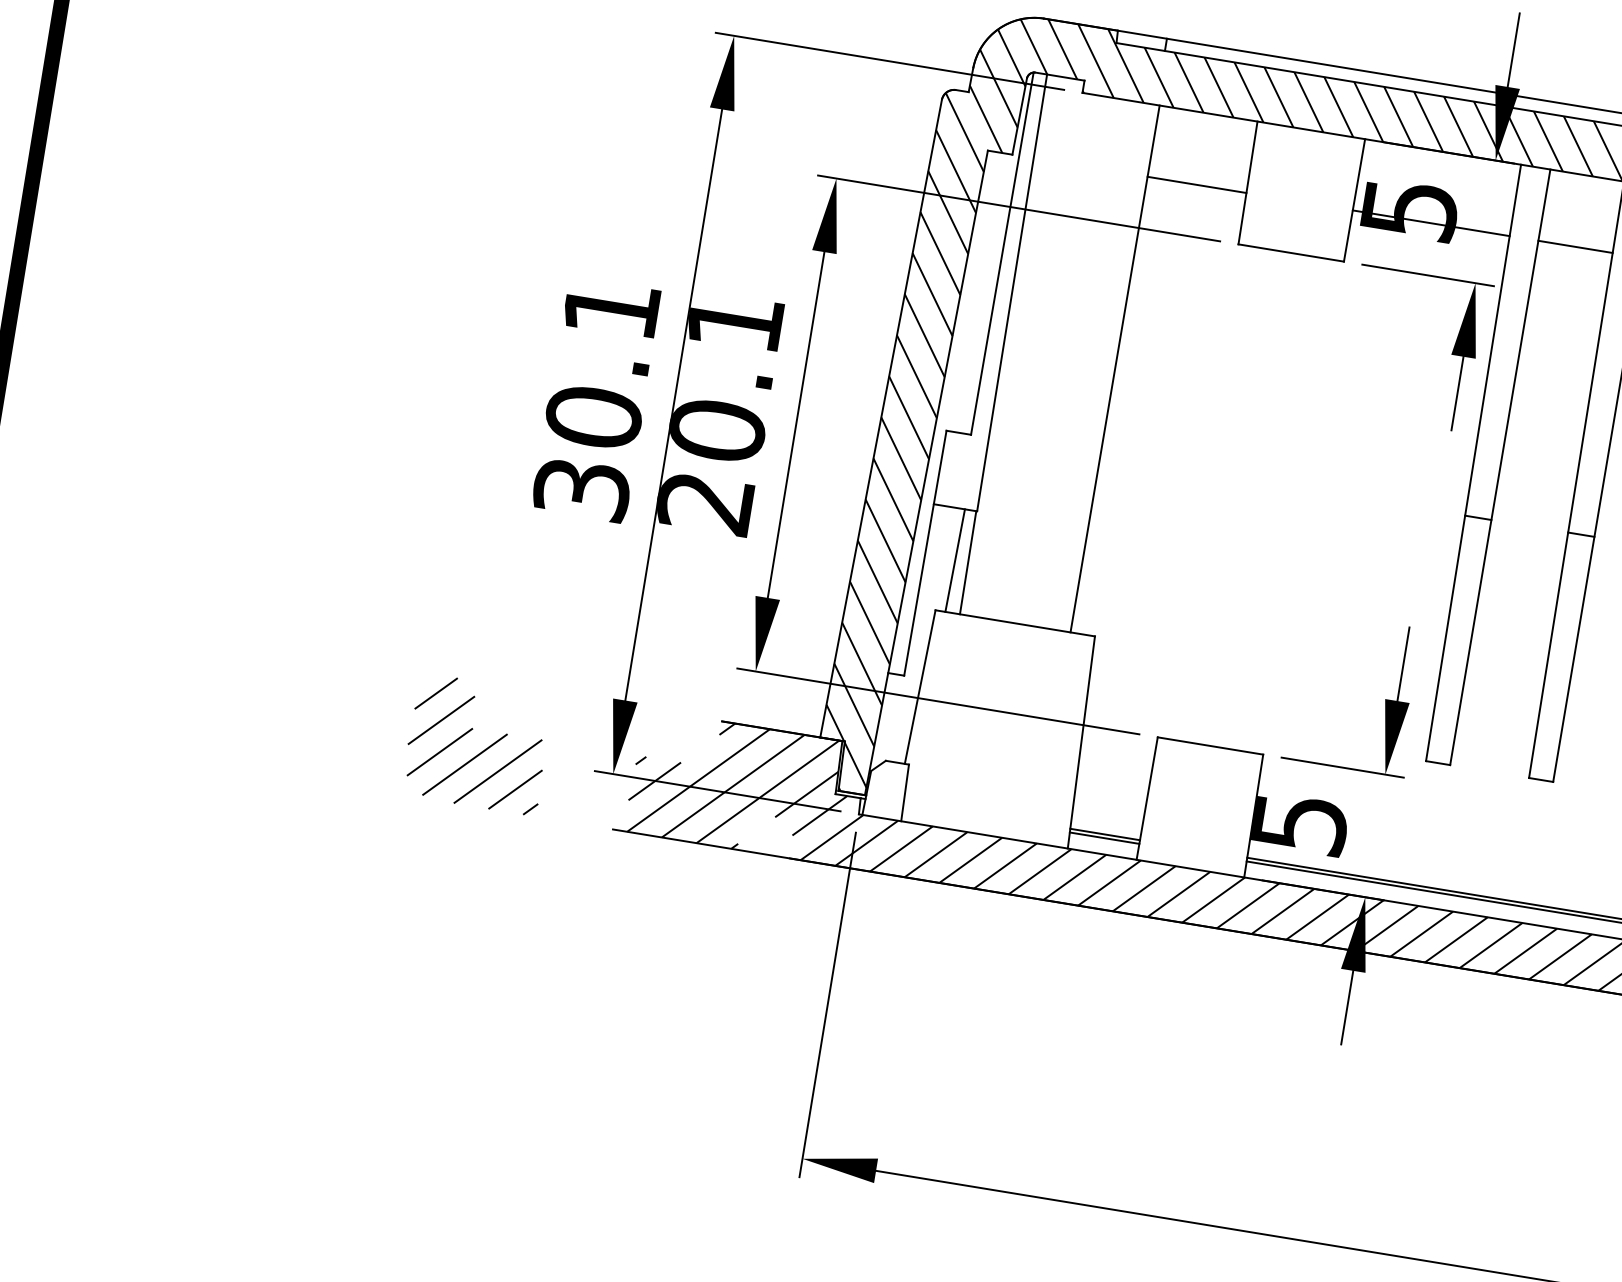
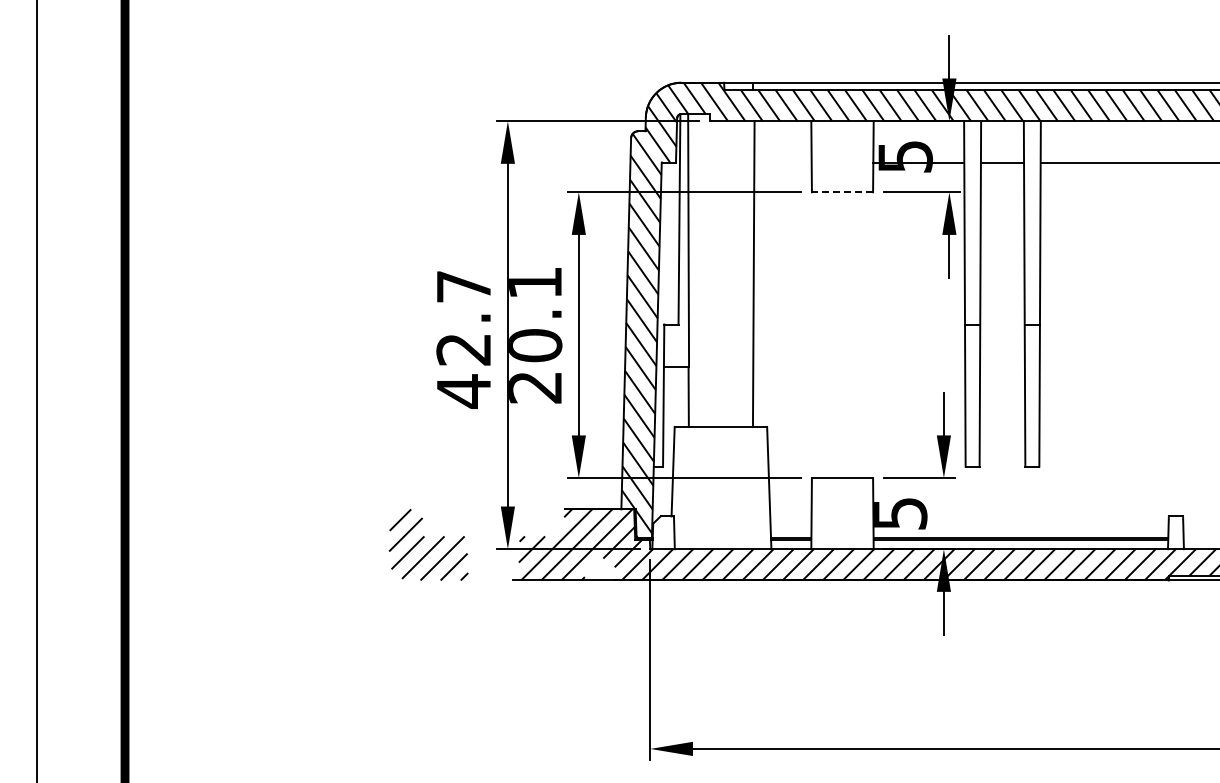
line: (1196, 184) -> (782, 162), removed
line: (1291, 253) -> (842, 192), solid -> dashed
text: (595, 399) -> (463, 339), 30.1 -> 42.7
line: (954, 559) -> (680, 396), removed

